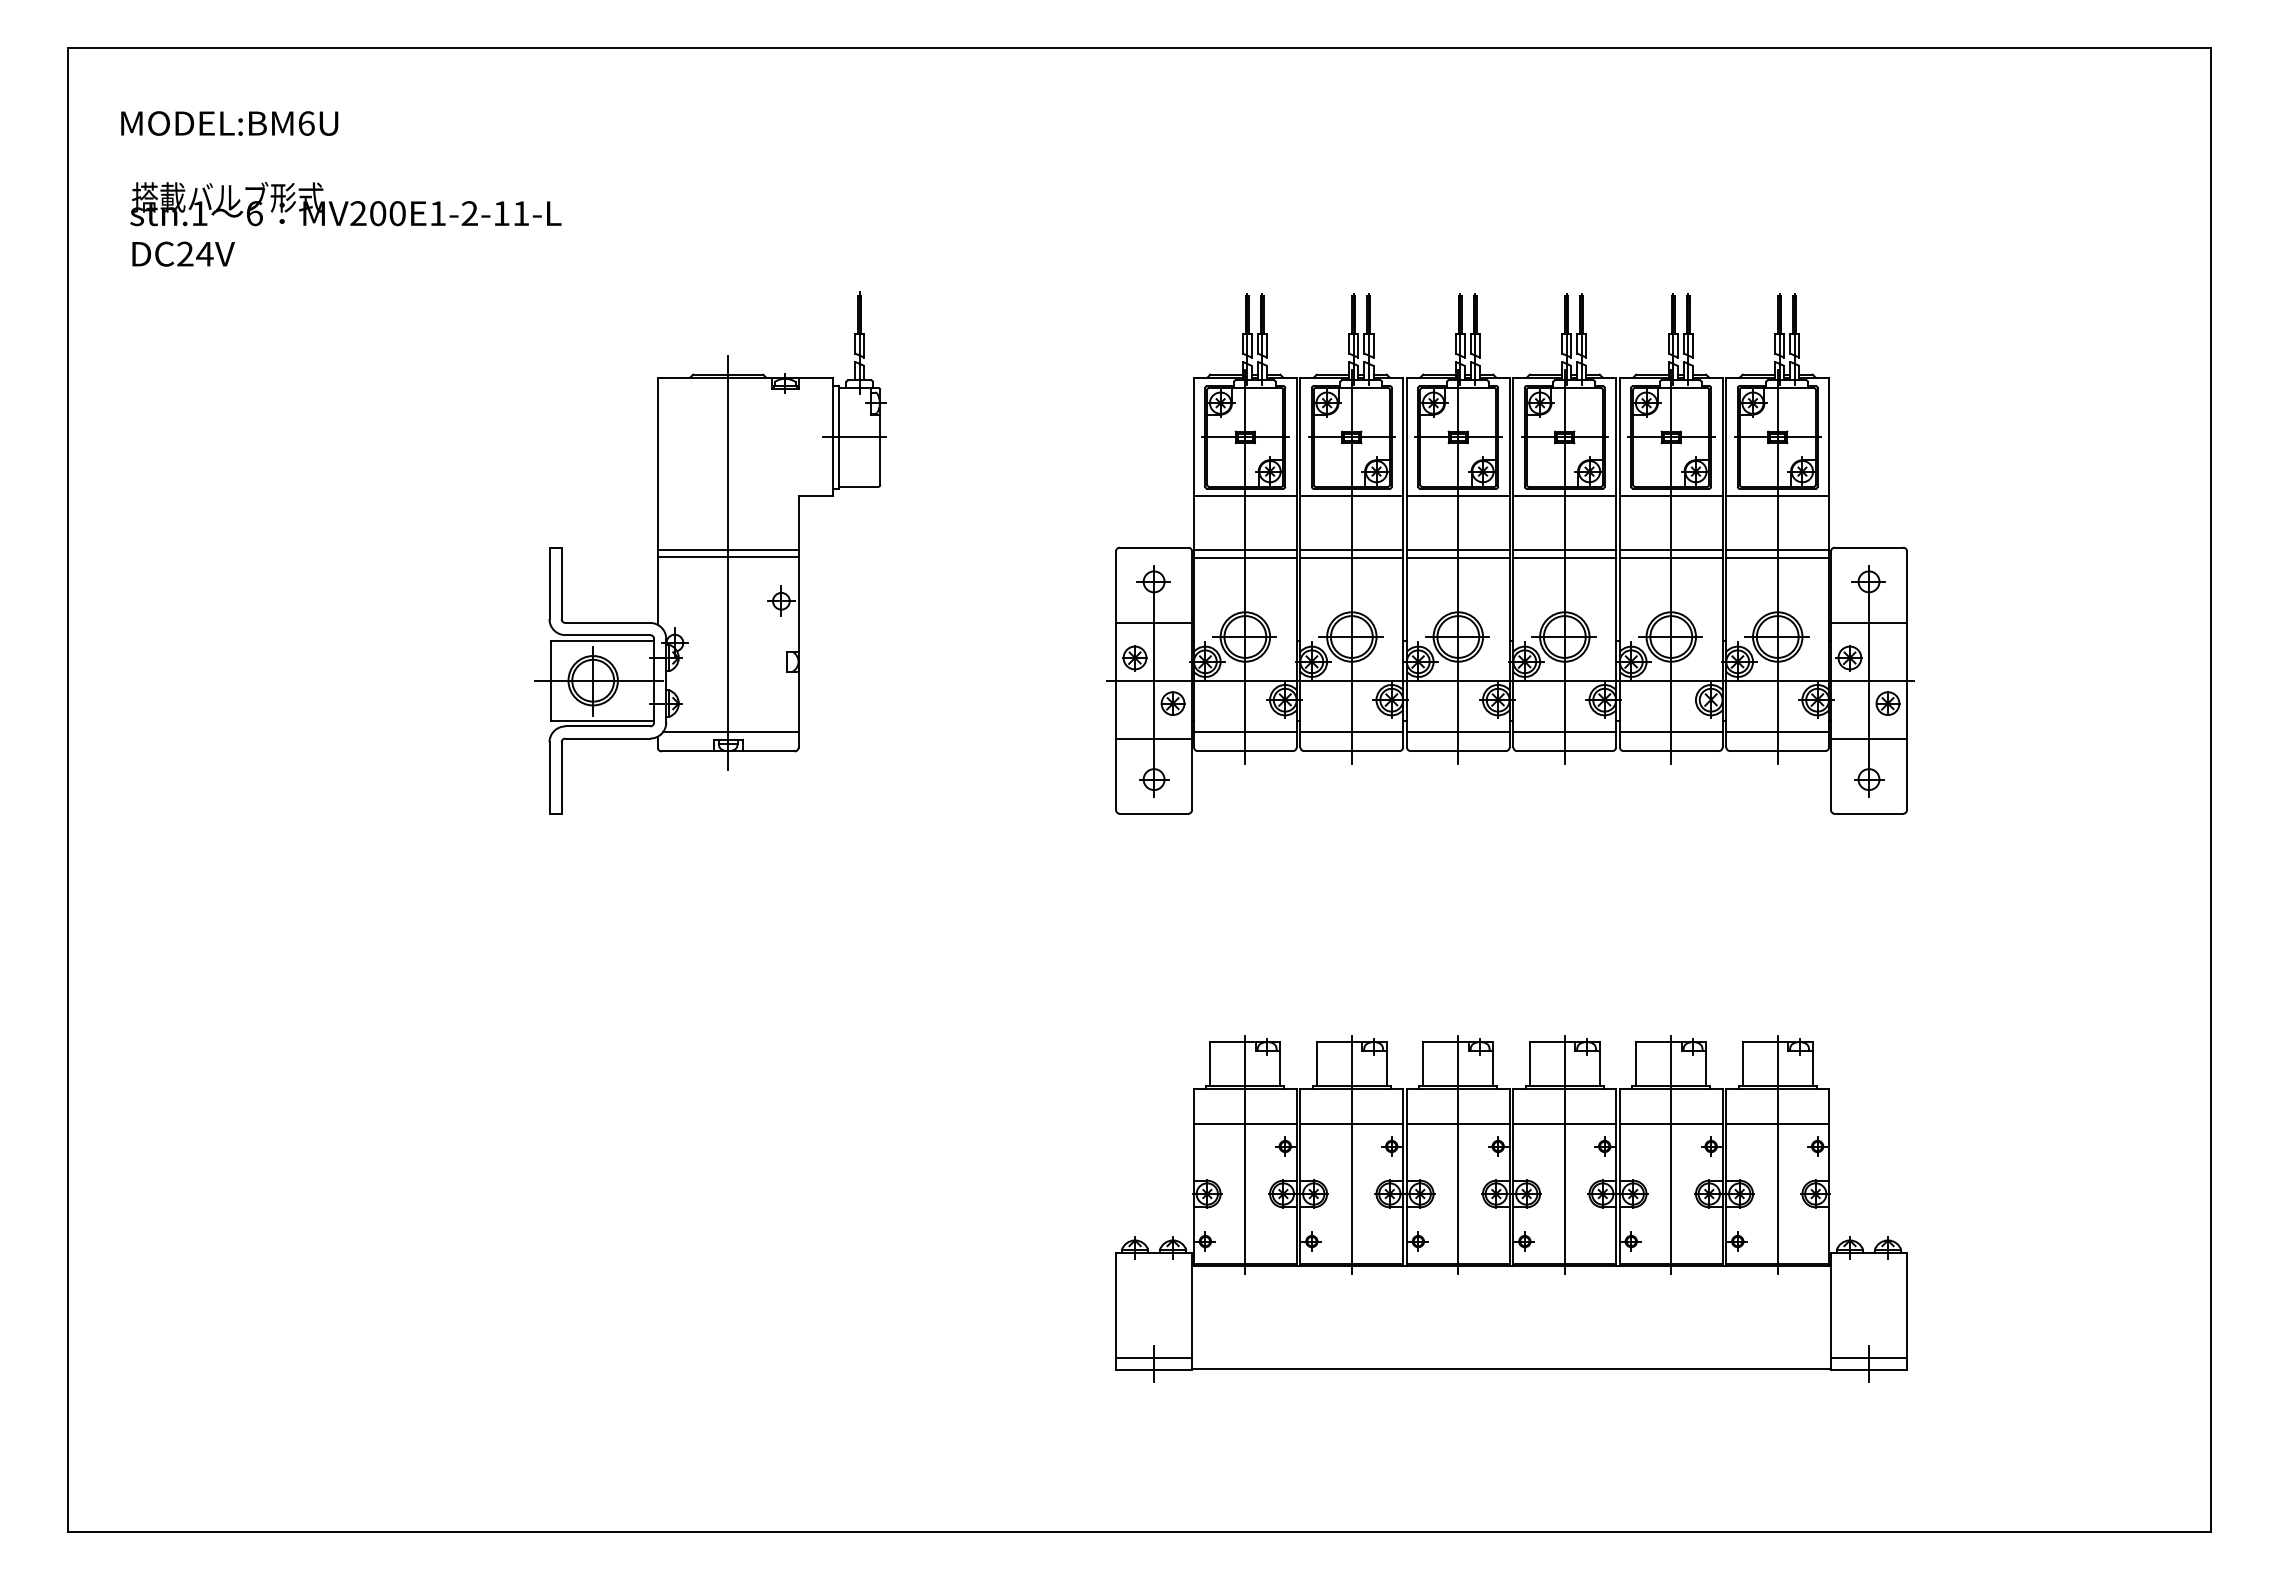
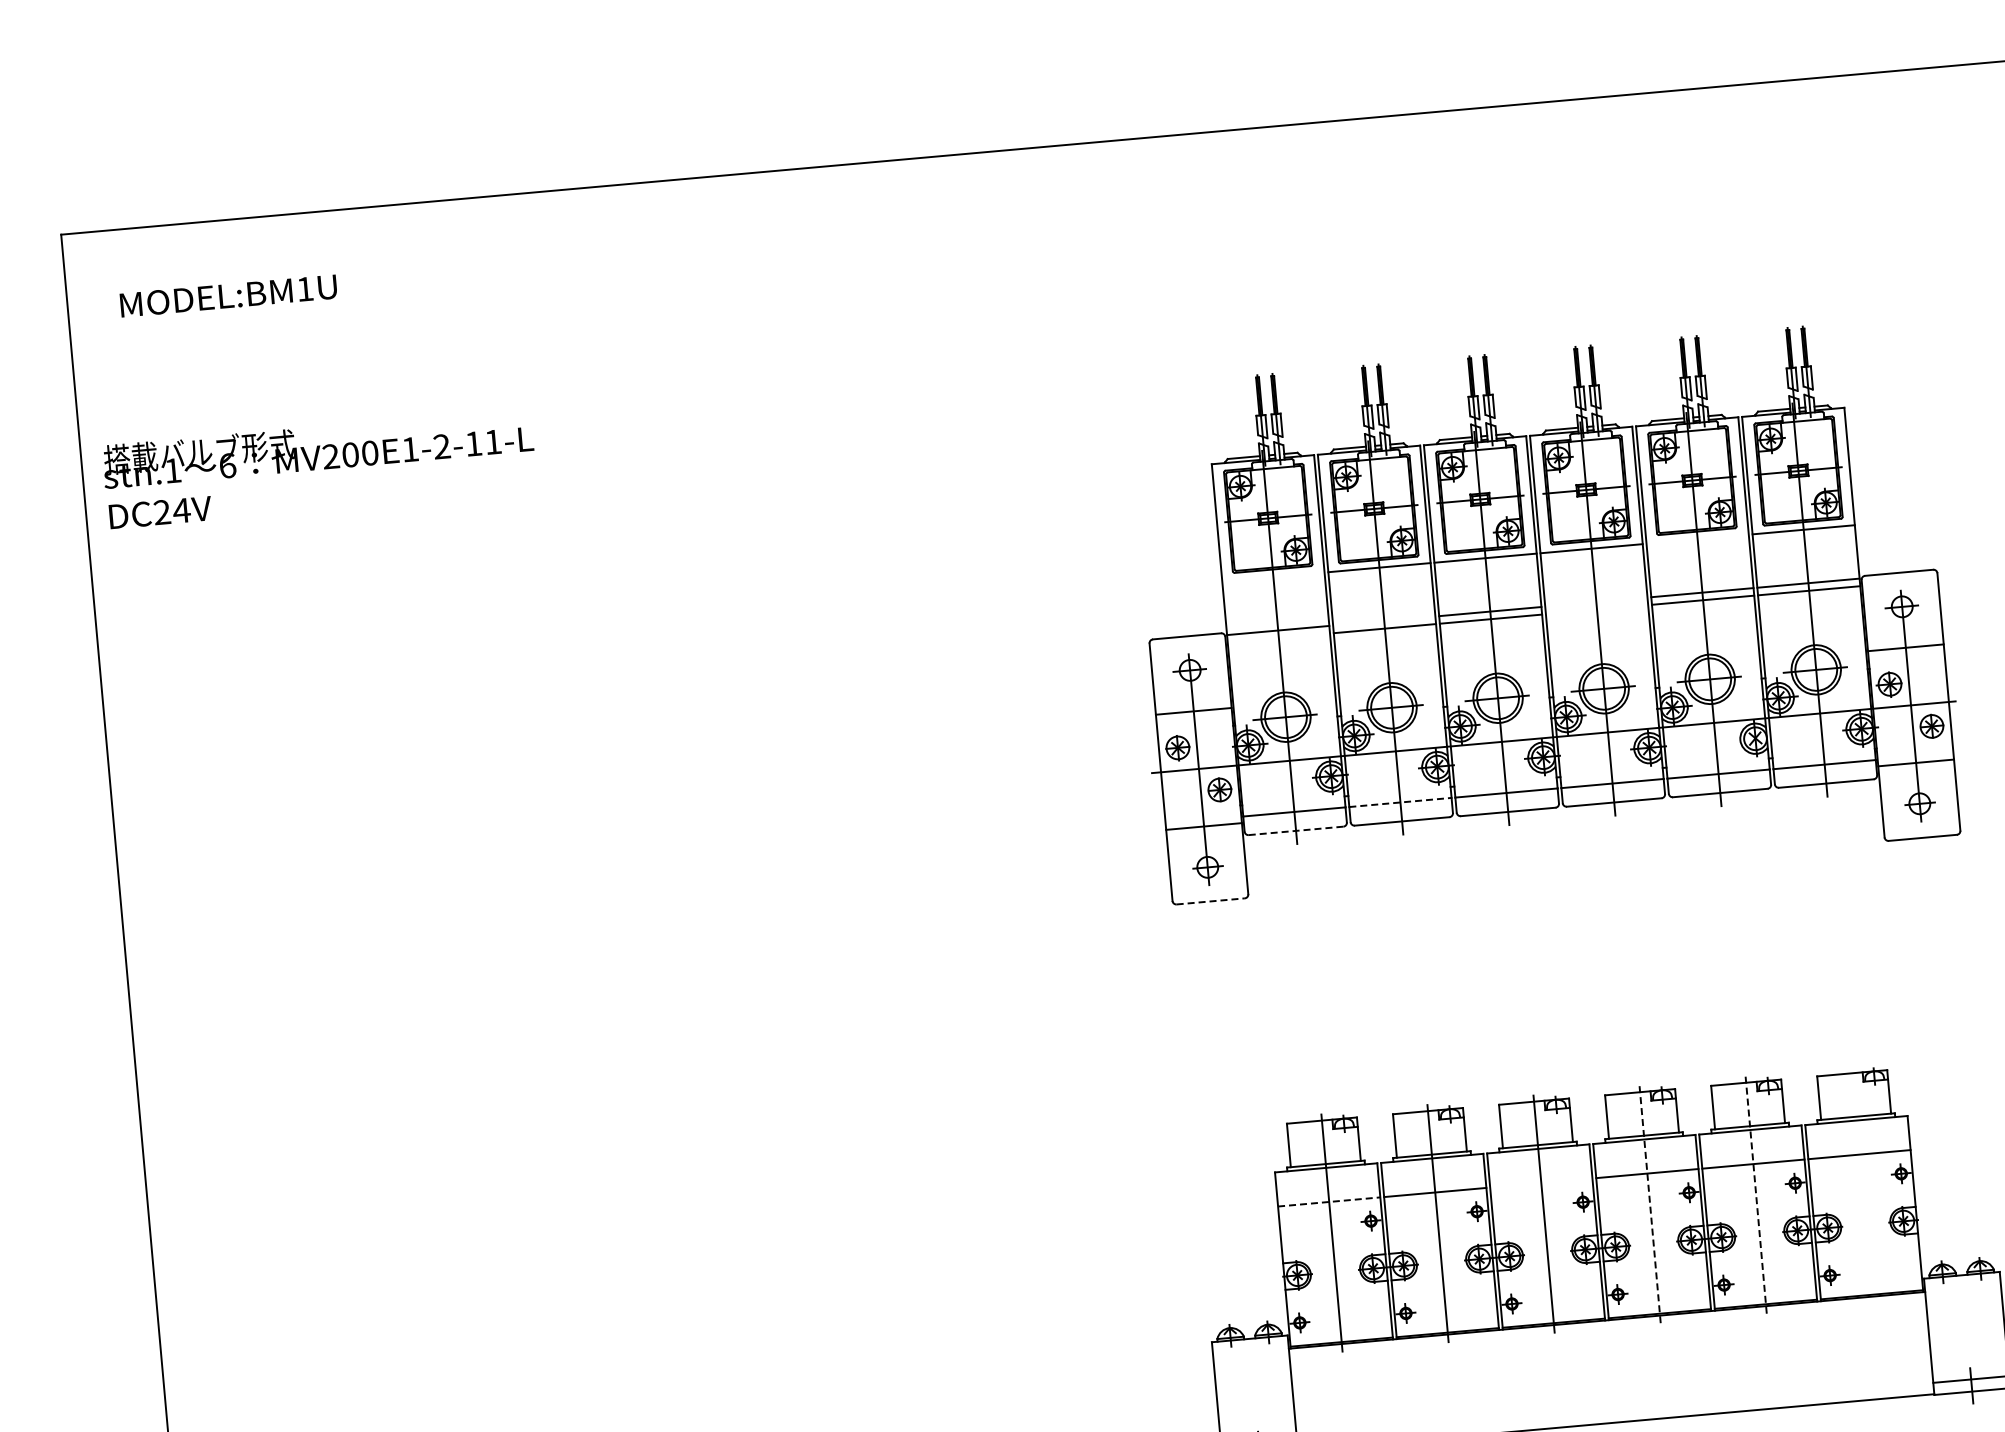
text: (306, 123) -> (305, 289), MODEL:BM6U -> MODEL:BM1U
text: (345, 224) -> (319, 468), moved
line: (1245, 496) -> (1273, 577), removed
line: (1670, 496) -> (1696, 539), removed
line: (1351, 549) -> (1383, 620), removed
line: (1564, 549) -> (1596, 601), removed
part: (710, 552) -> (745, 680), removed
line: (1245, 557) -> (1279, 638), removed
line: (1564, 557) -> (1596, 609), removed
line: (1352, 732) -> (1401, 802), solid -> dashed
line: (1245, 751) -> (1296, 831), solid -> dashed
line: (1154, 813) -> (1211, 901), solid -> dashed
line: (1245, 1123) -> (1329, 1201), solid -> dashed
line: (1457, 1123) -> (1540, 1182), removed
line: (1564, 1154) -> (1649, 1204), solid -> dashed
line: (1671, 1154) -> (1756, 1194), solid -> dashed
line: (1777, 1154) -> (1861, 1185), removed

